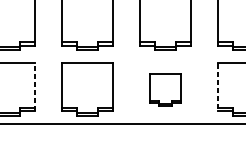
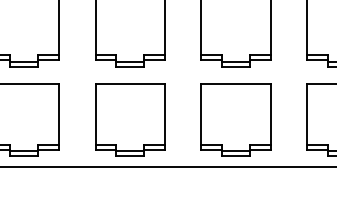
line: (35, 87) -> (59, 116), dashed -> solid
line: (218, 87) -> (307, 116), dashed -> solid
part: (165, 89) -> (235, 119), size x1.67

